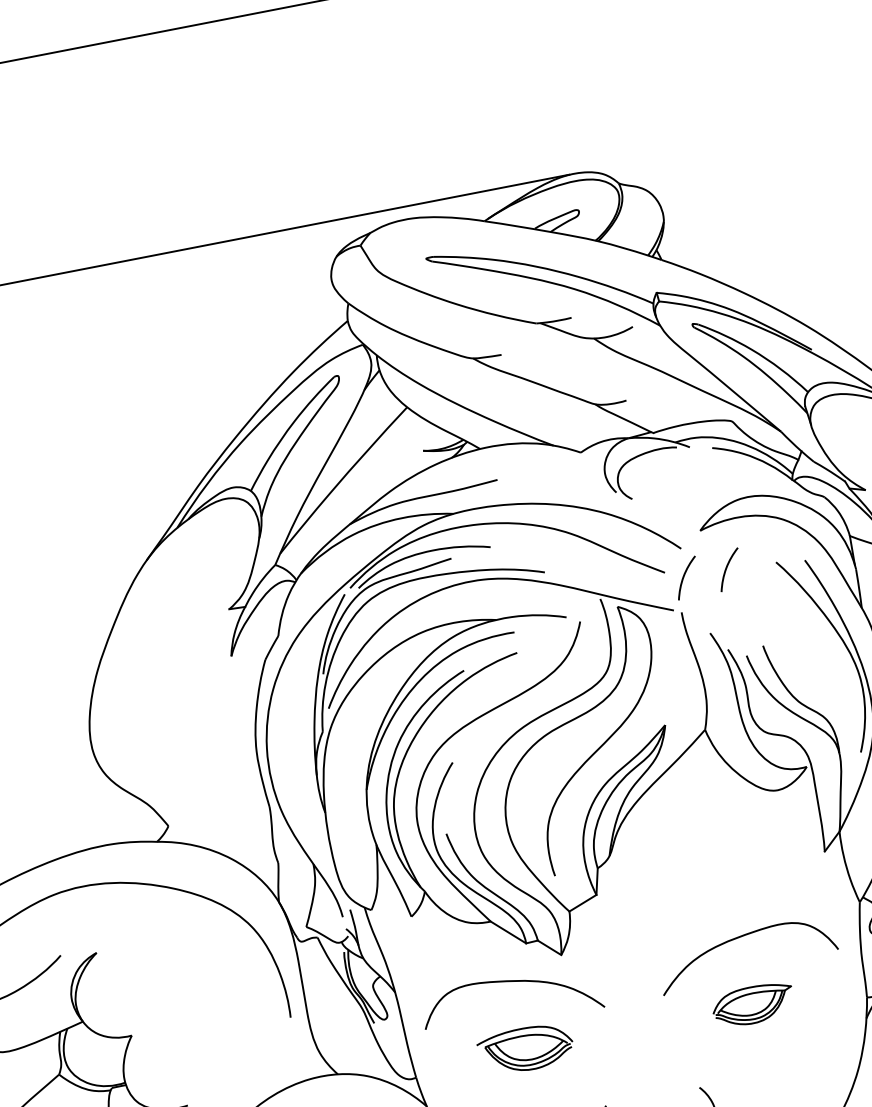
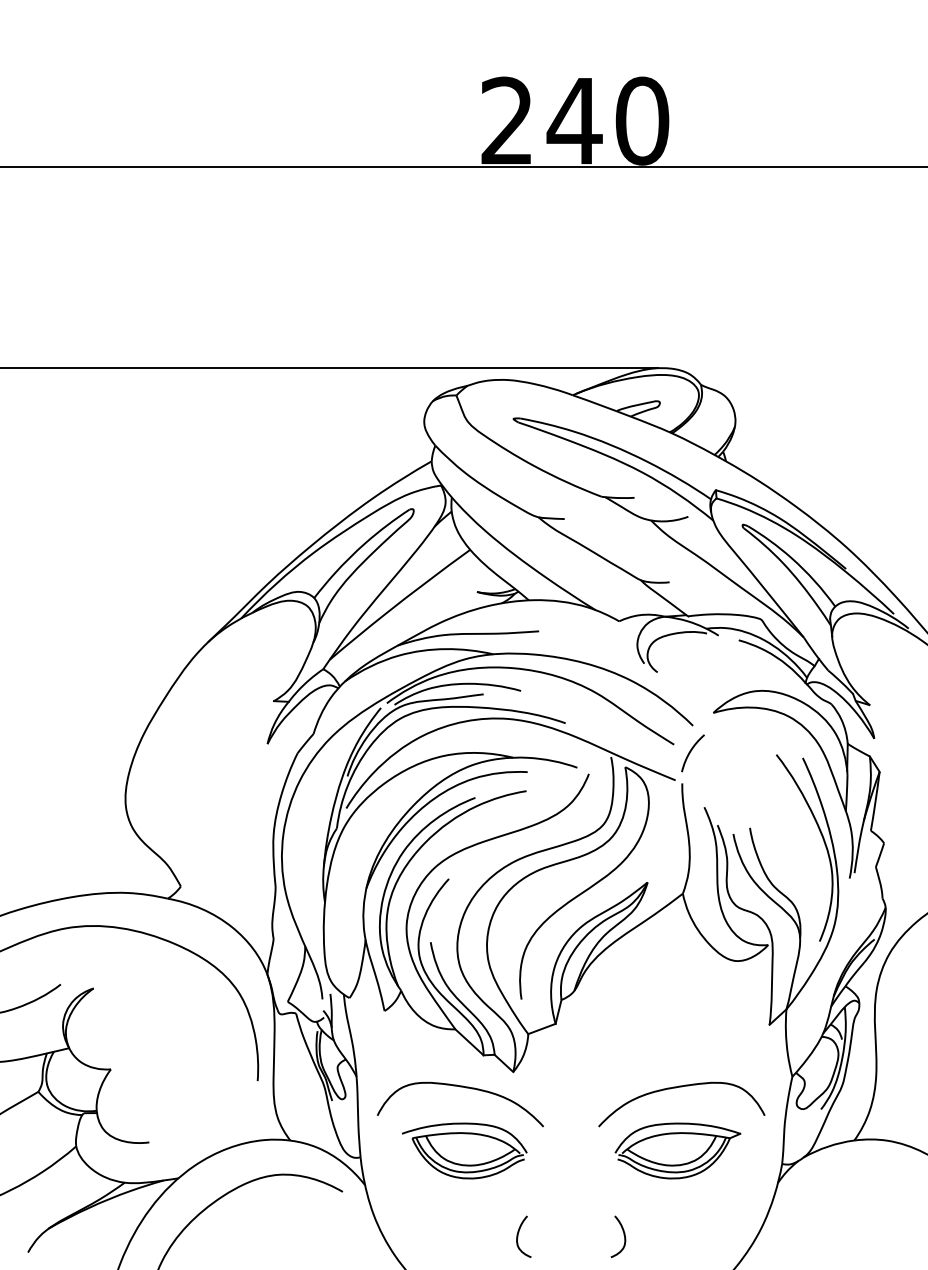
curve: (726, 570) -> (730, 753), removed
part: (752, 1004) -> (677, 1150), size x1.67
part: (525, 1048) -> (464, 1150), size x1.43

